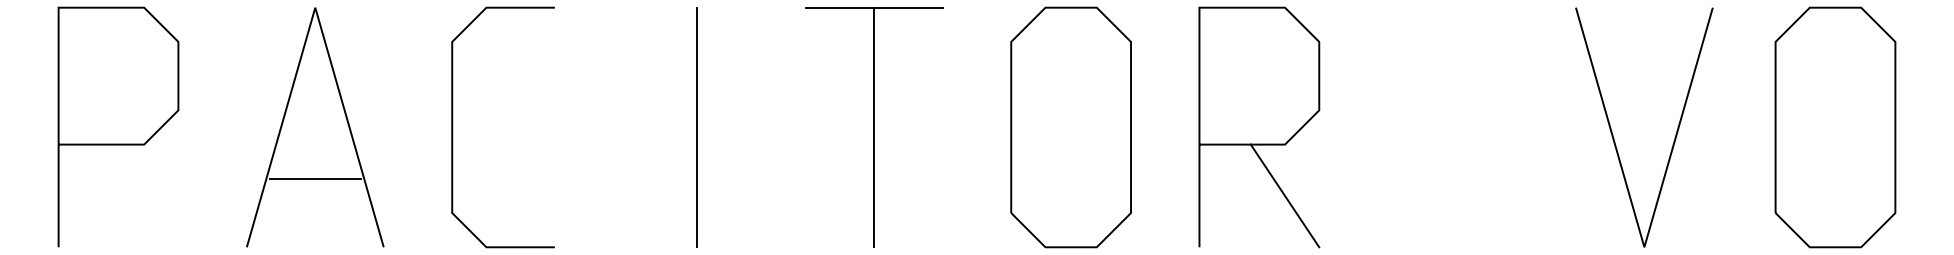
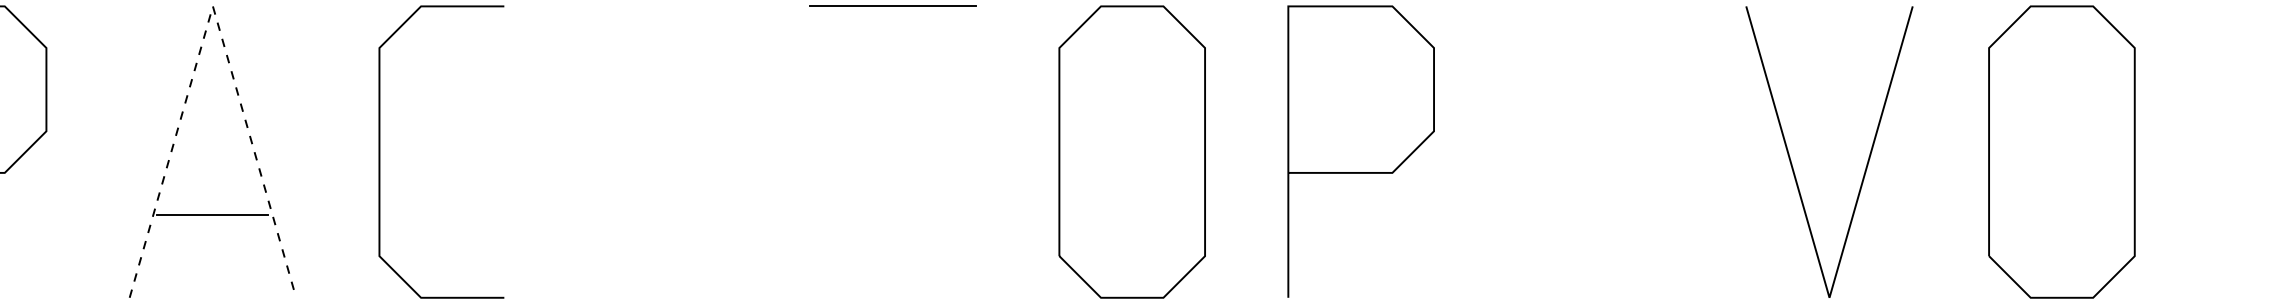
line: (315, 7) -> (213, 6), solid -> dashed
line: (697, 127) -> (677, 152), removed
line: (874, 127) -> (893, 152), removed
line: (1284, 195) -> (1391, 234), removed

